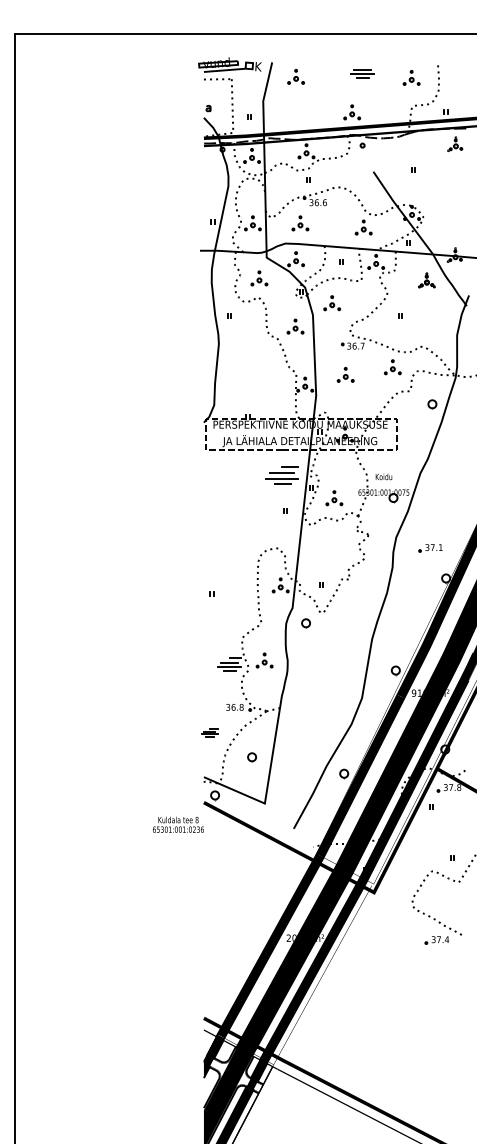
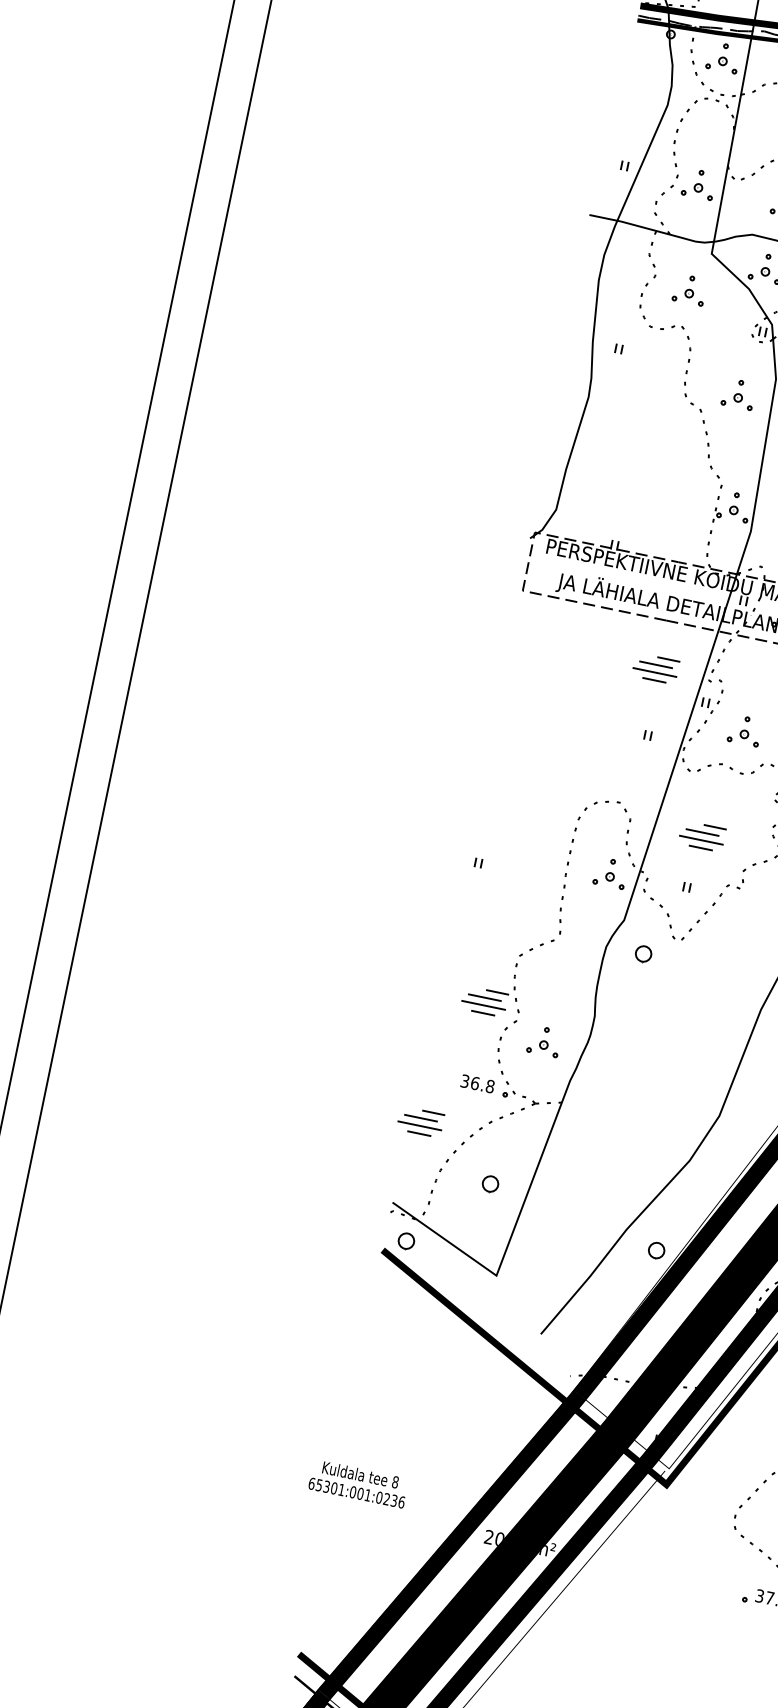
part: (281, 475) -> (654, 667), size x0.71
part: (323, 556) -> (702, 835), added
part: (264, 660) -> (544, 1041), moved
part: (209, 732) -> (420, 1121), size x1.43
text: (178, 824) -> (358, 1483), moved

